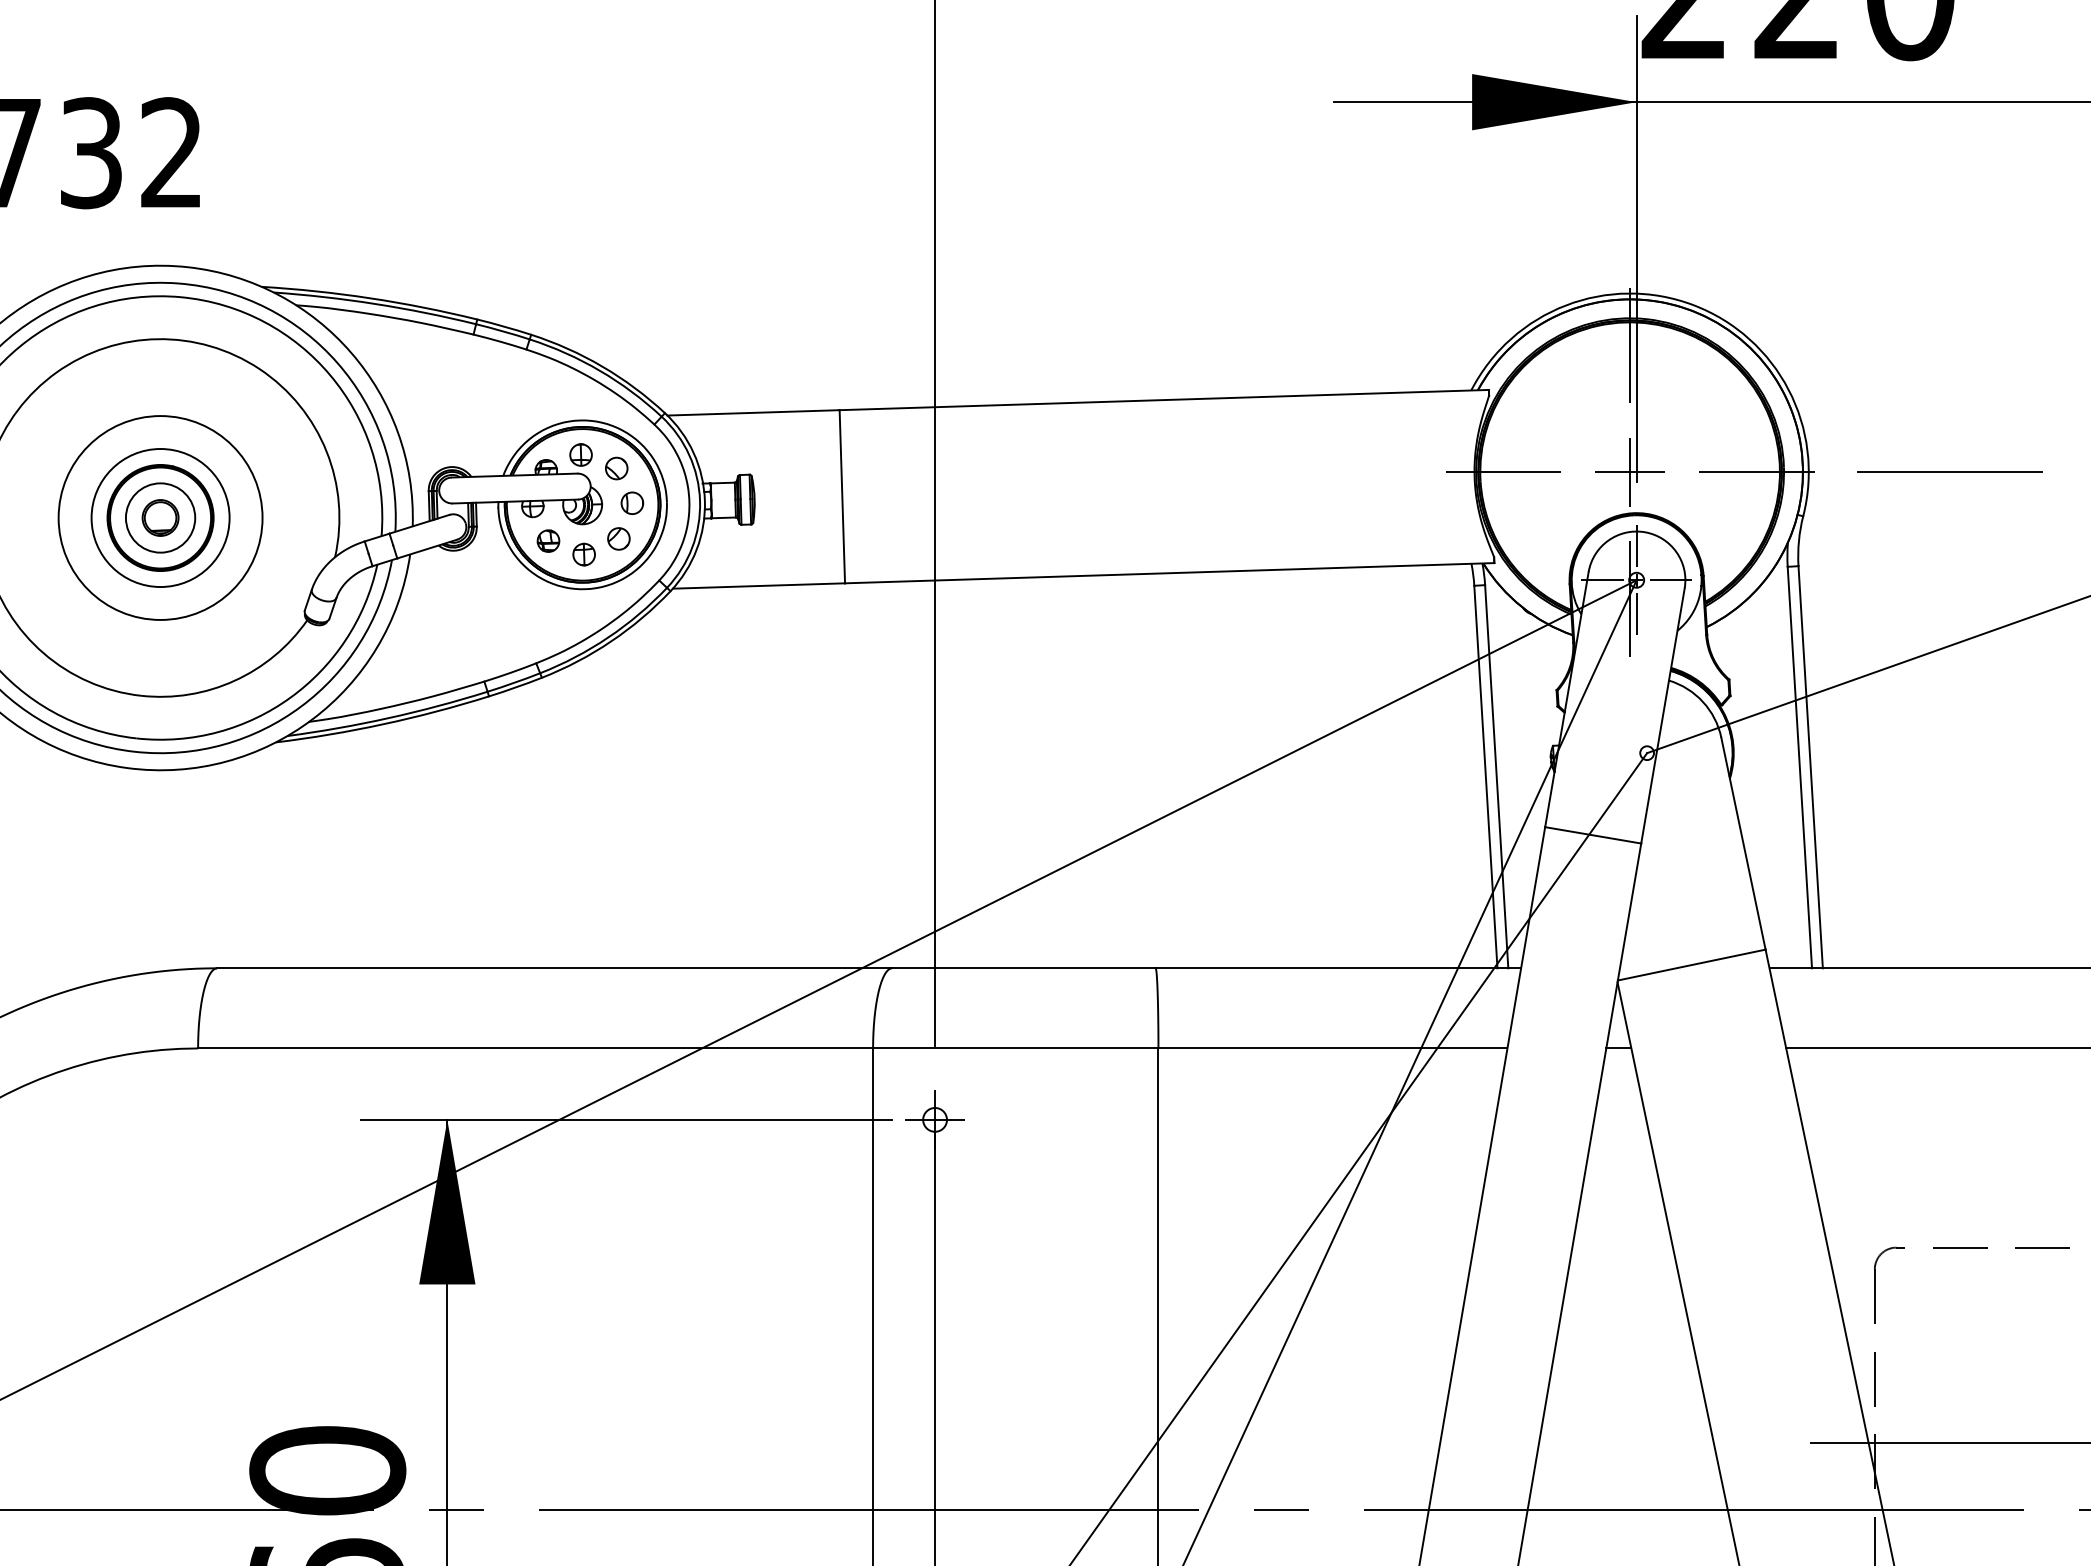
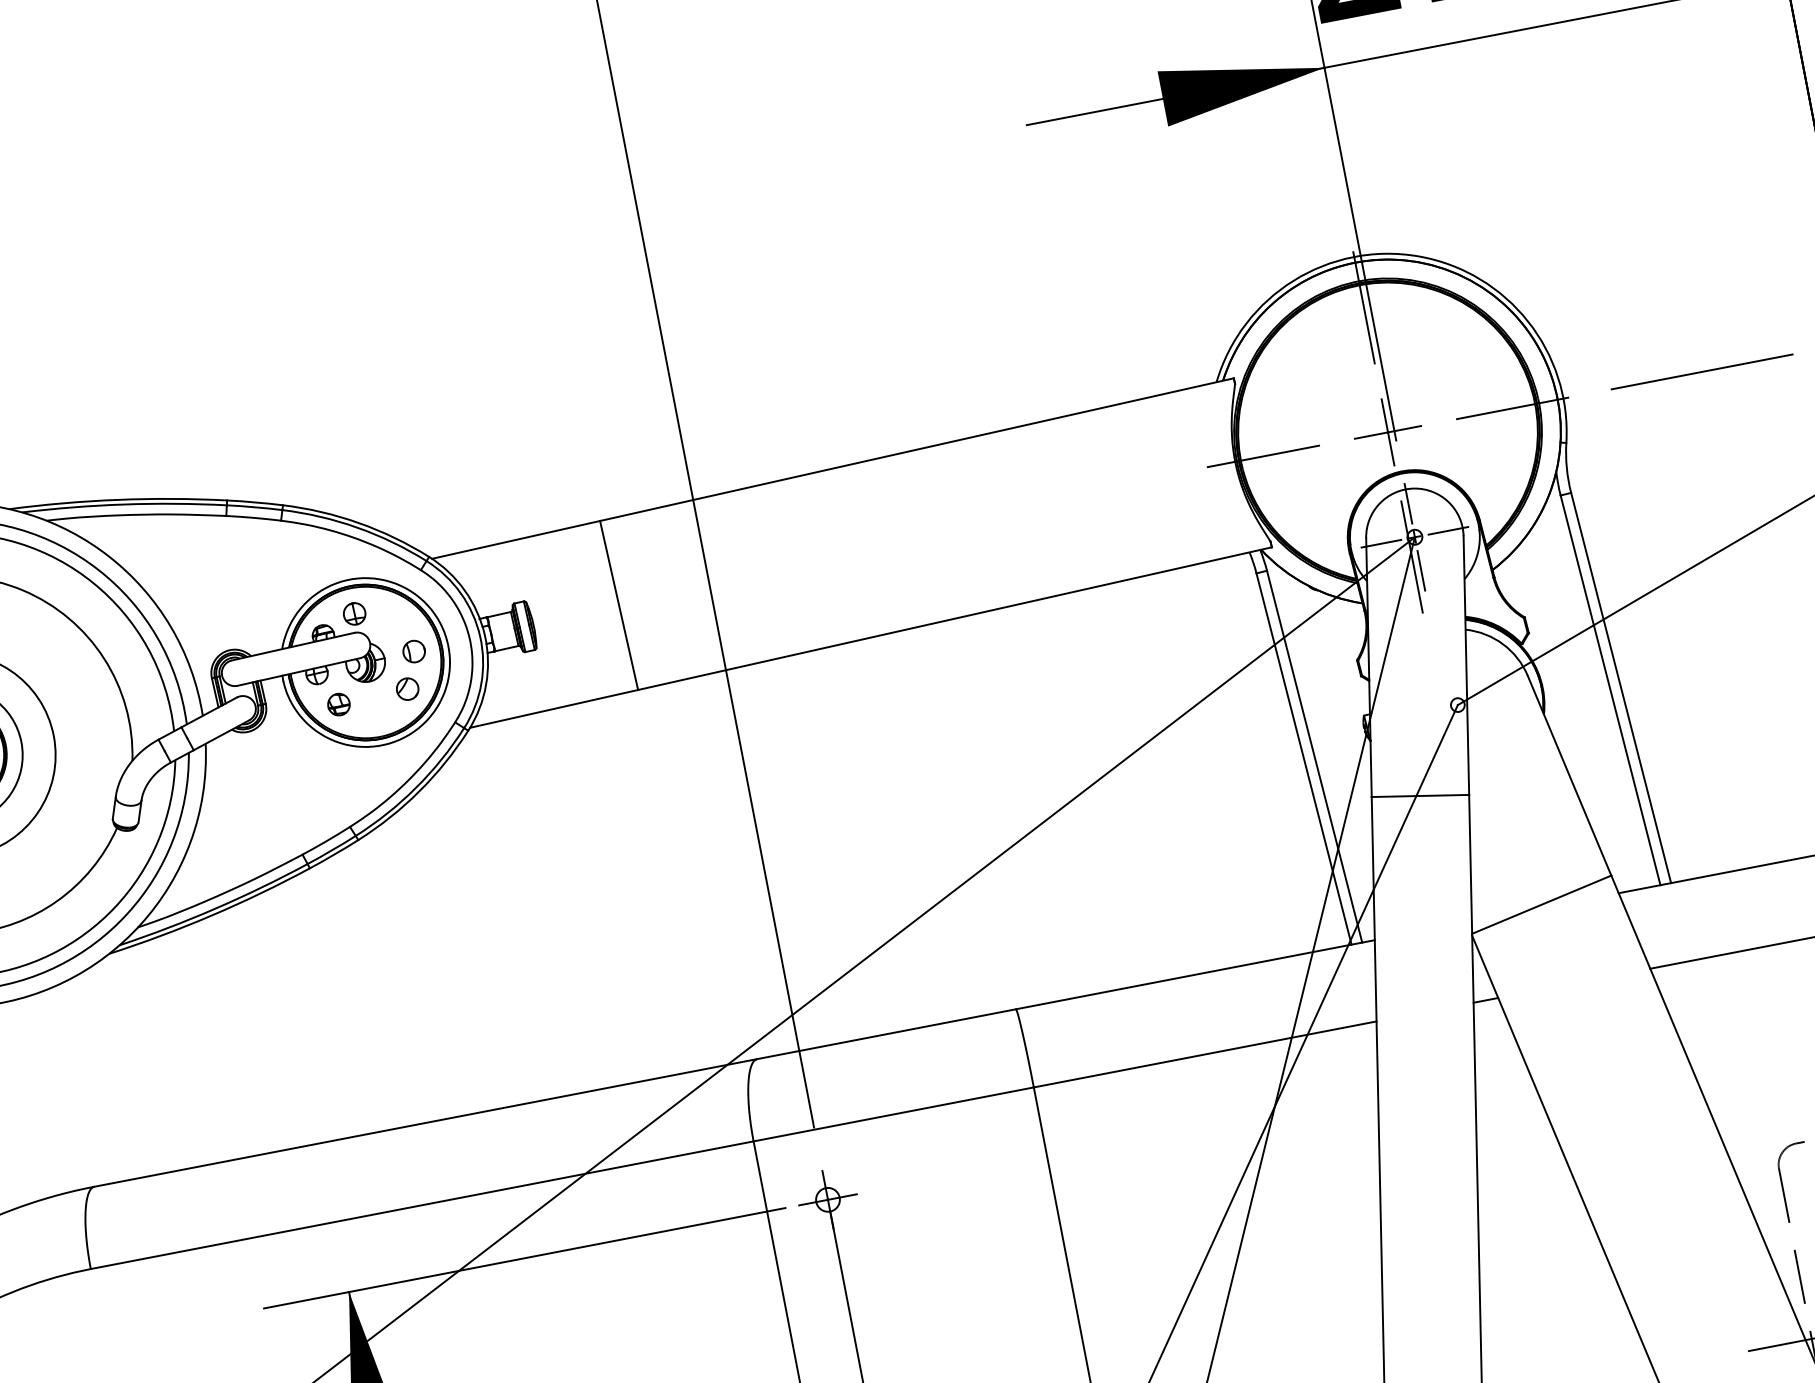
part: (616, 468) -> (391, 620), removed
part: (583, 554) -> (375, 711), removed

